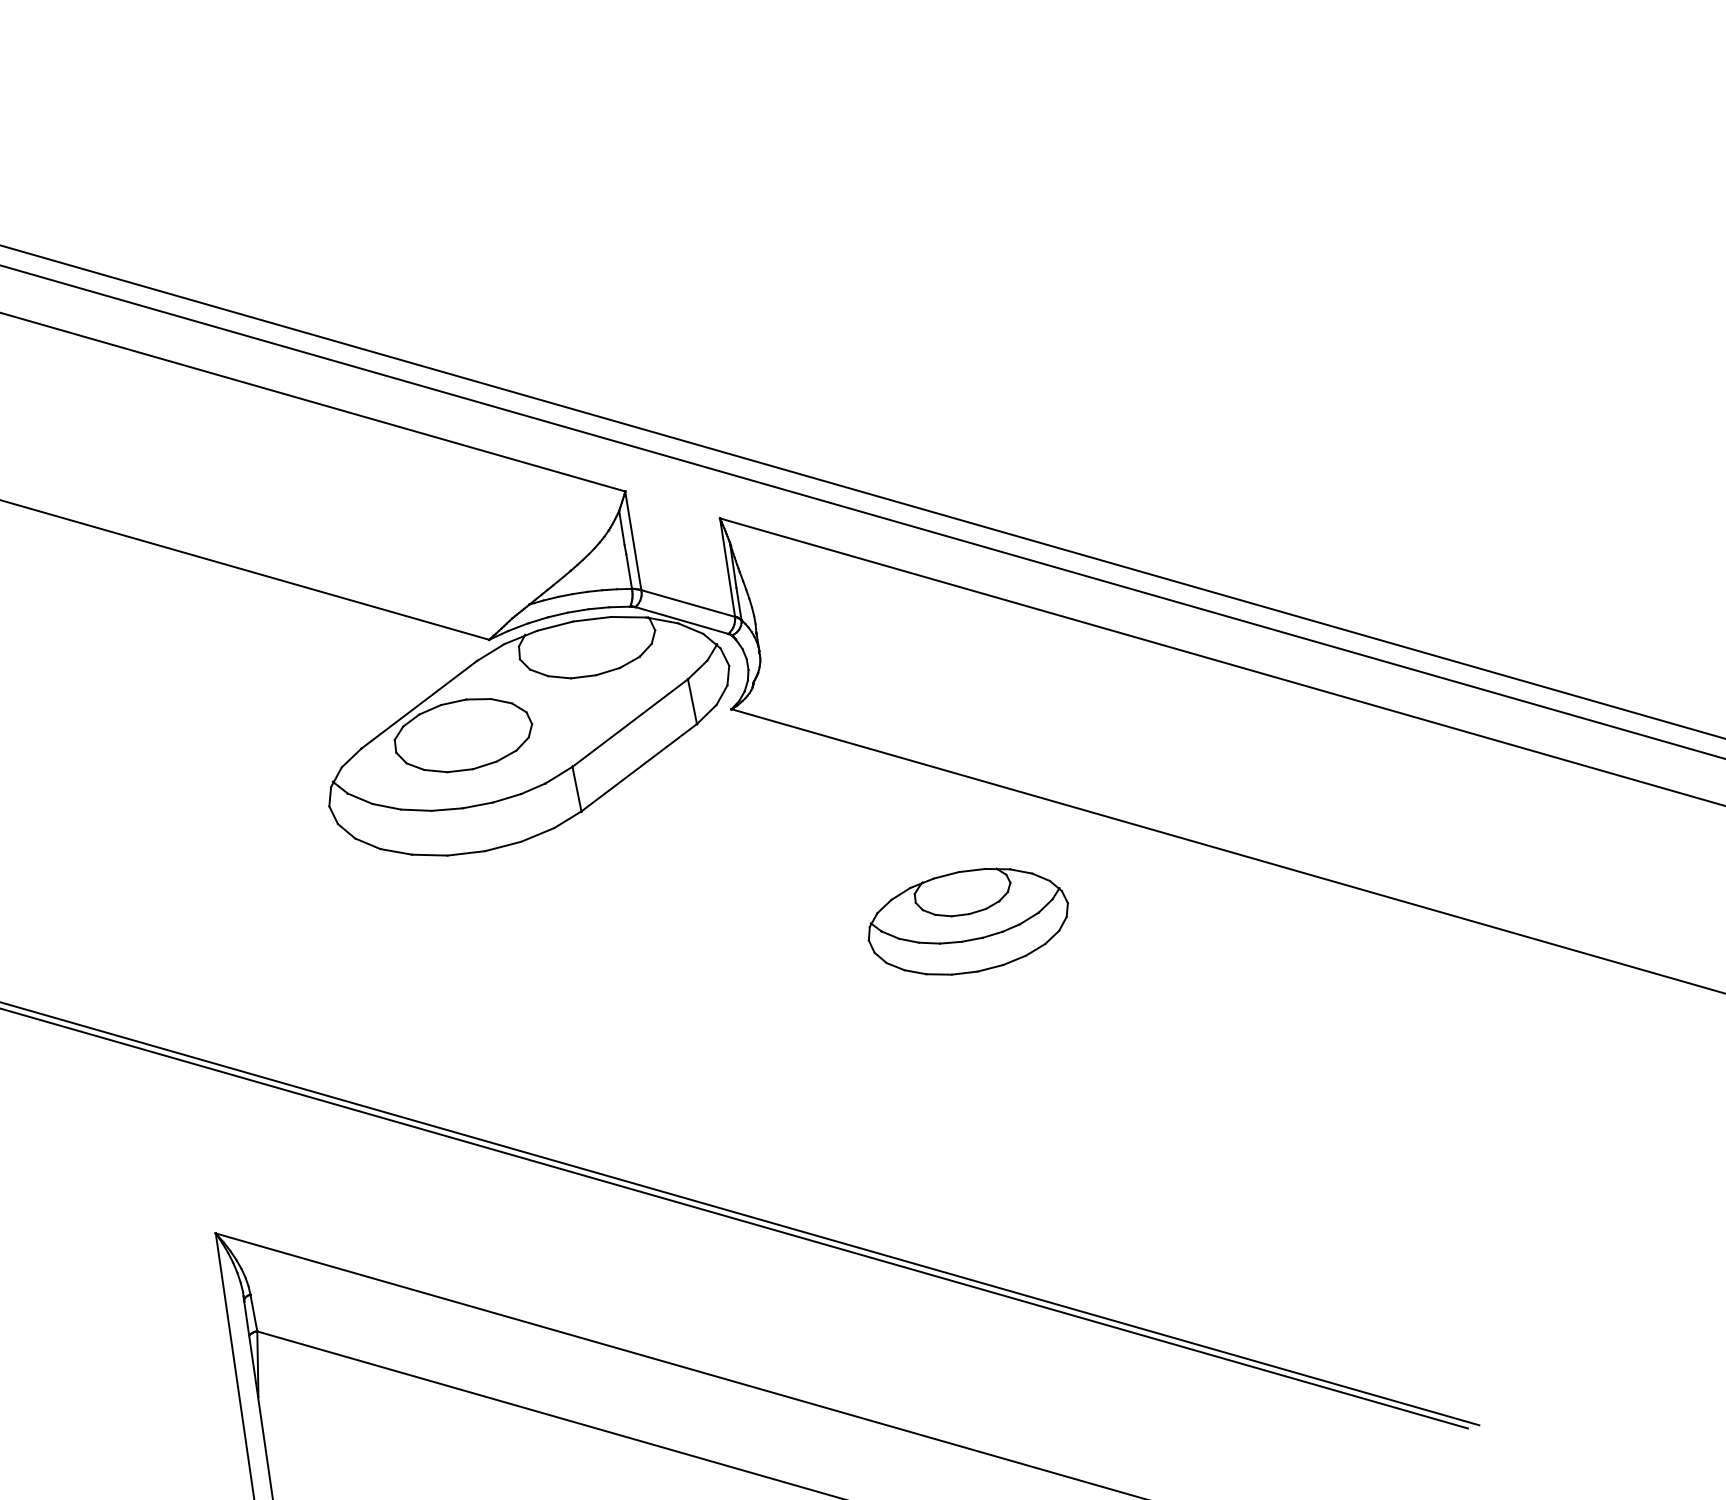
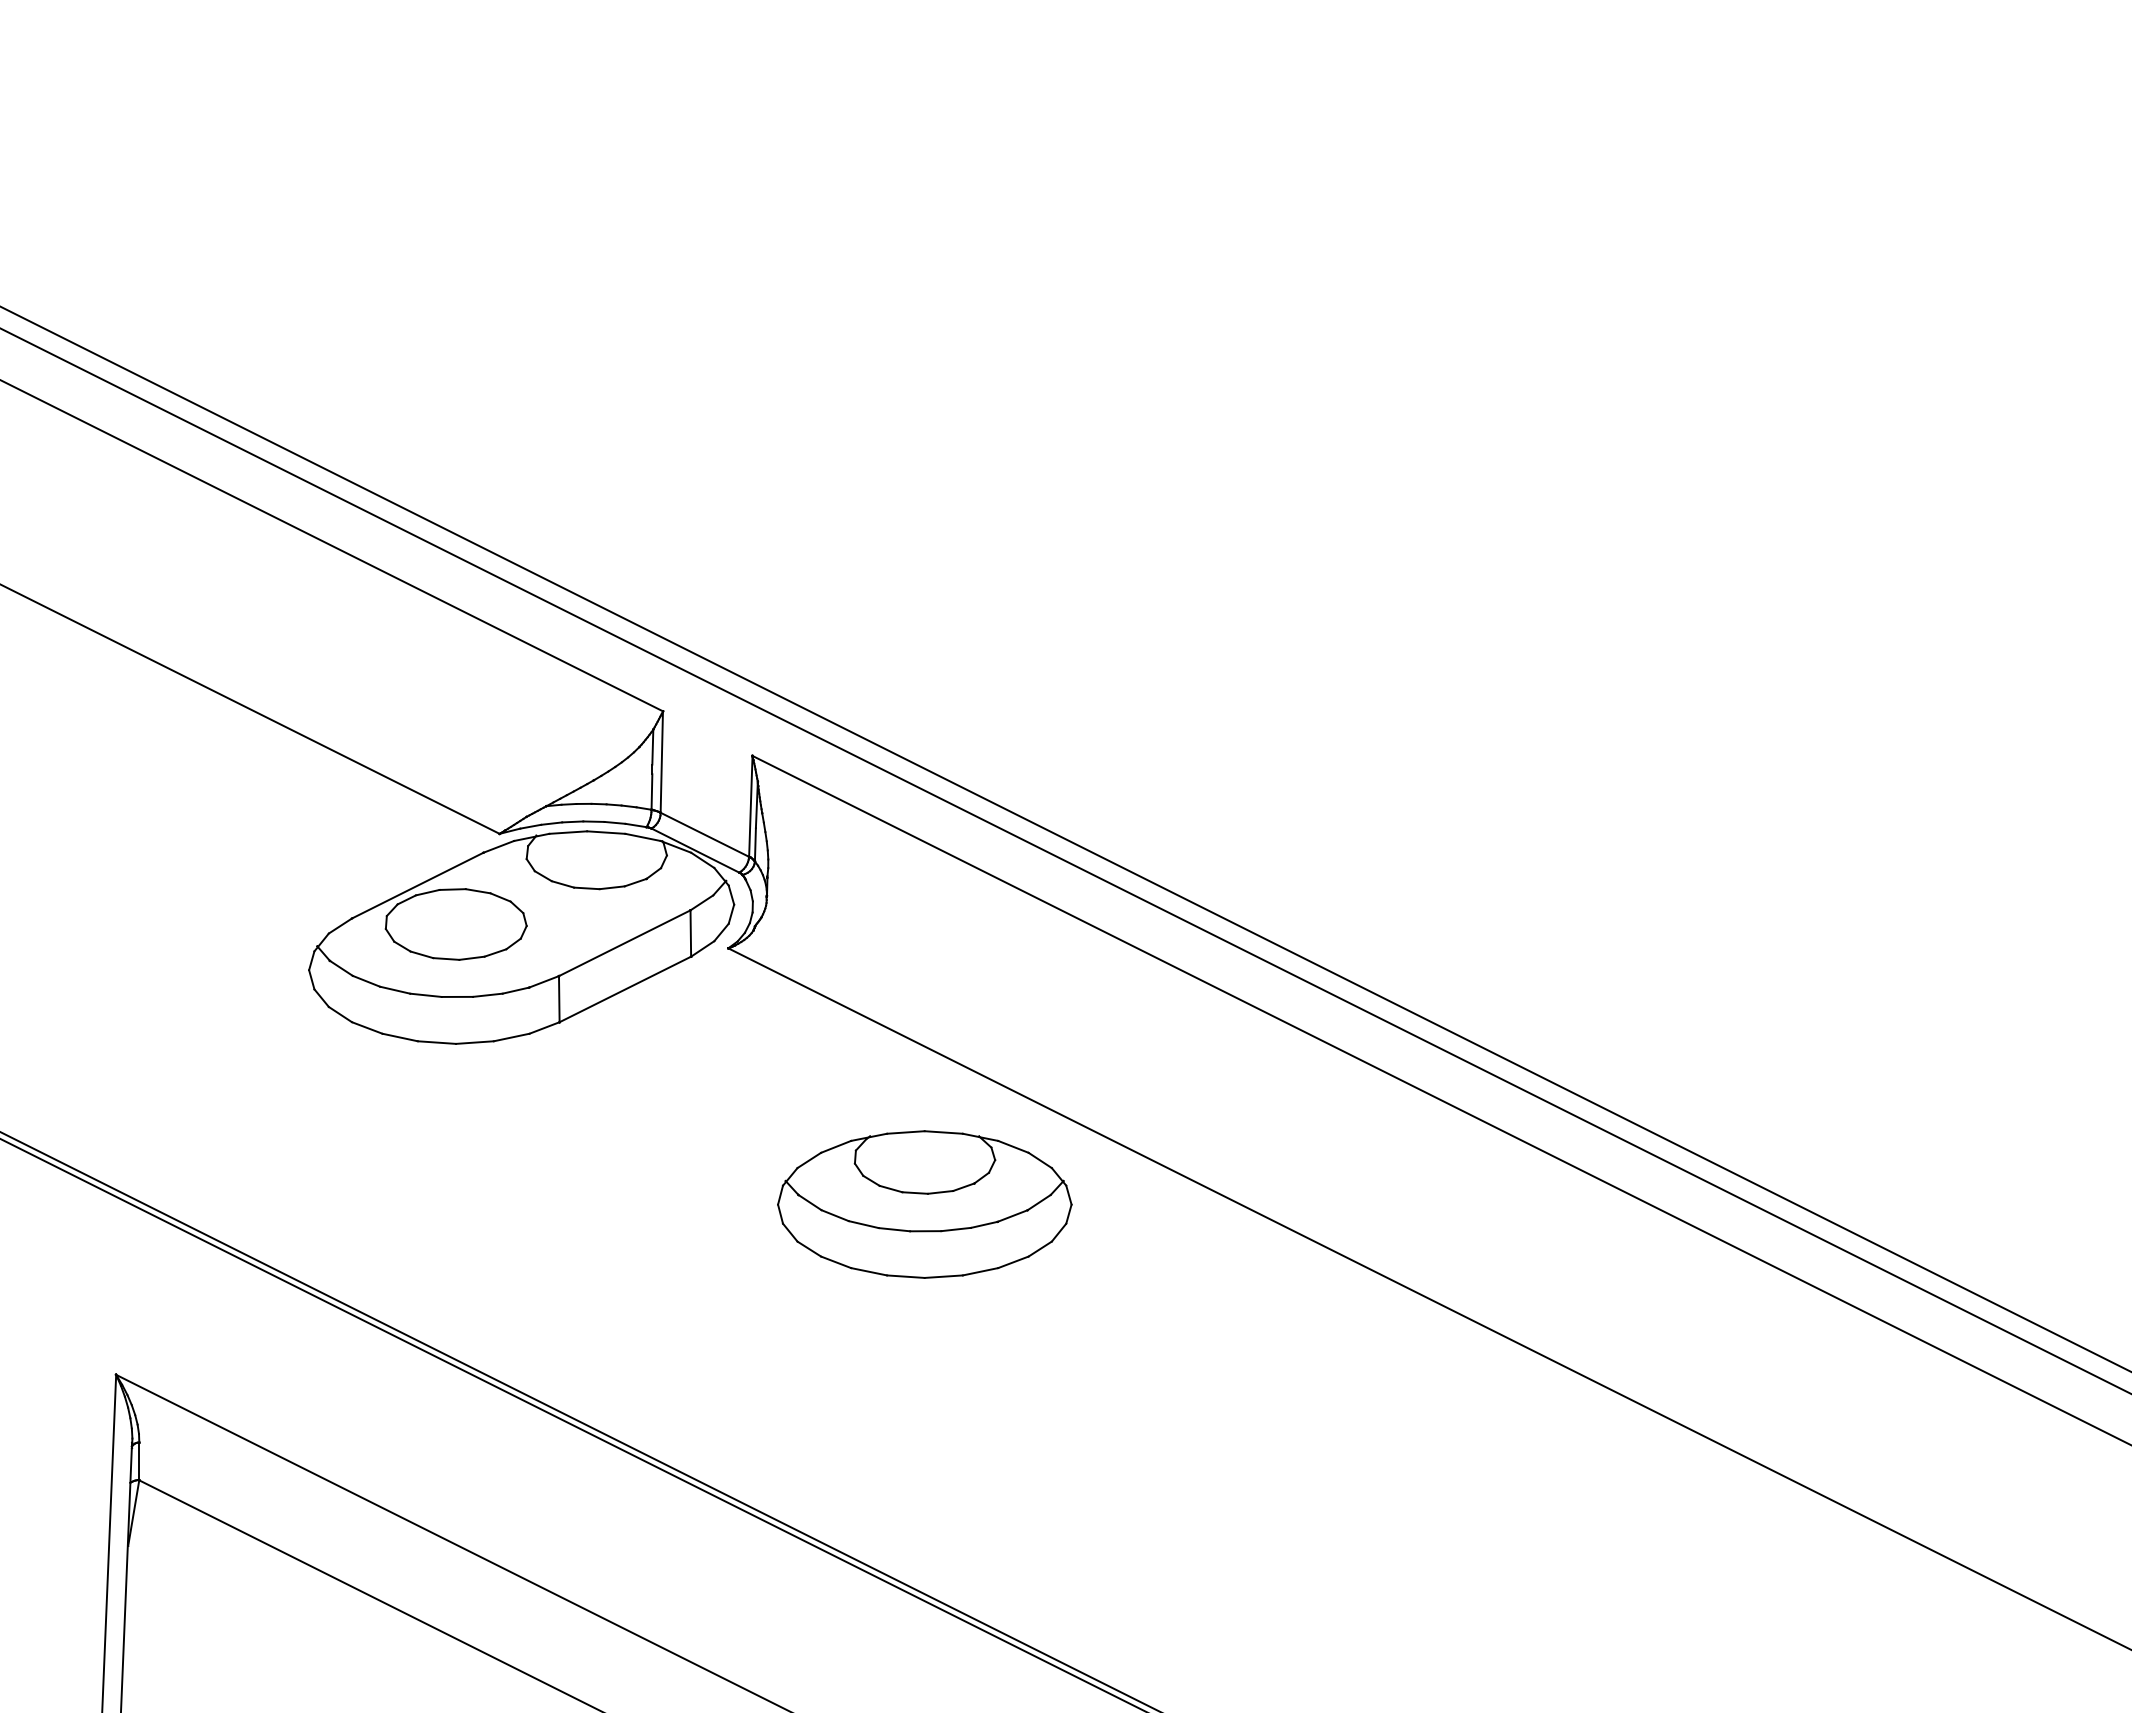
part: (967, 921) -> (924, 1204), size x1.43

